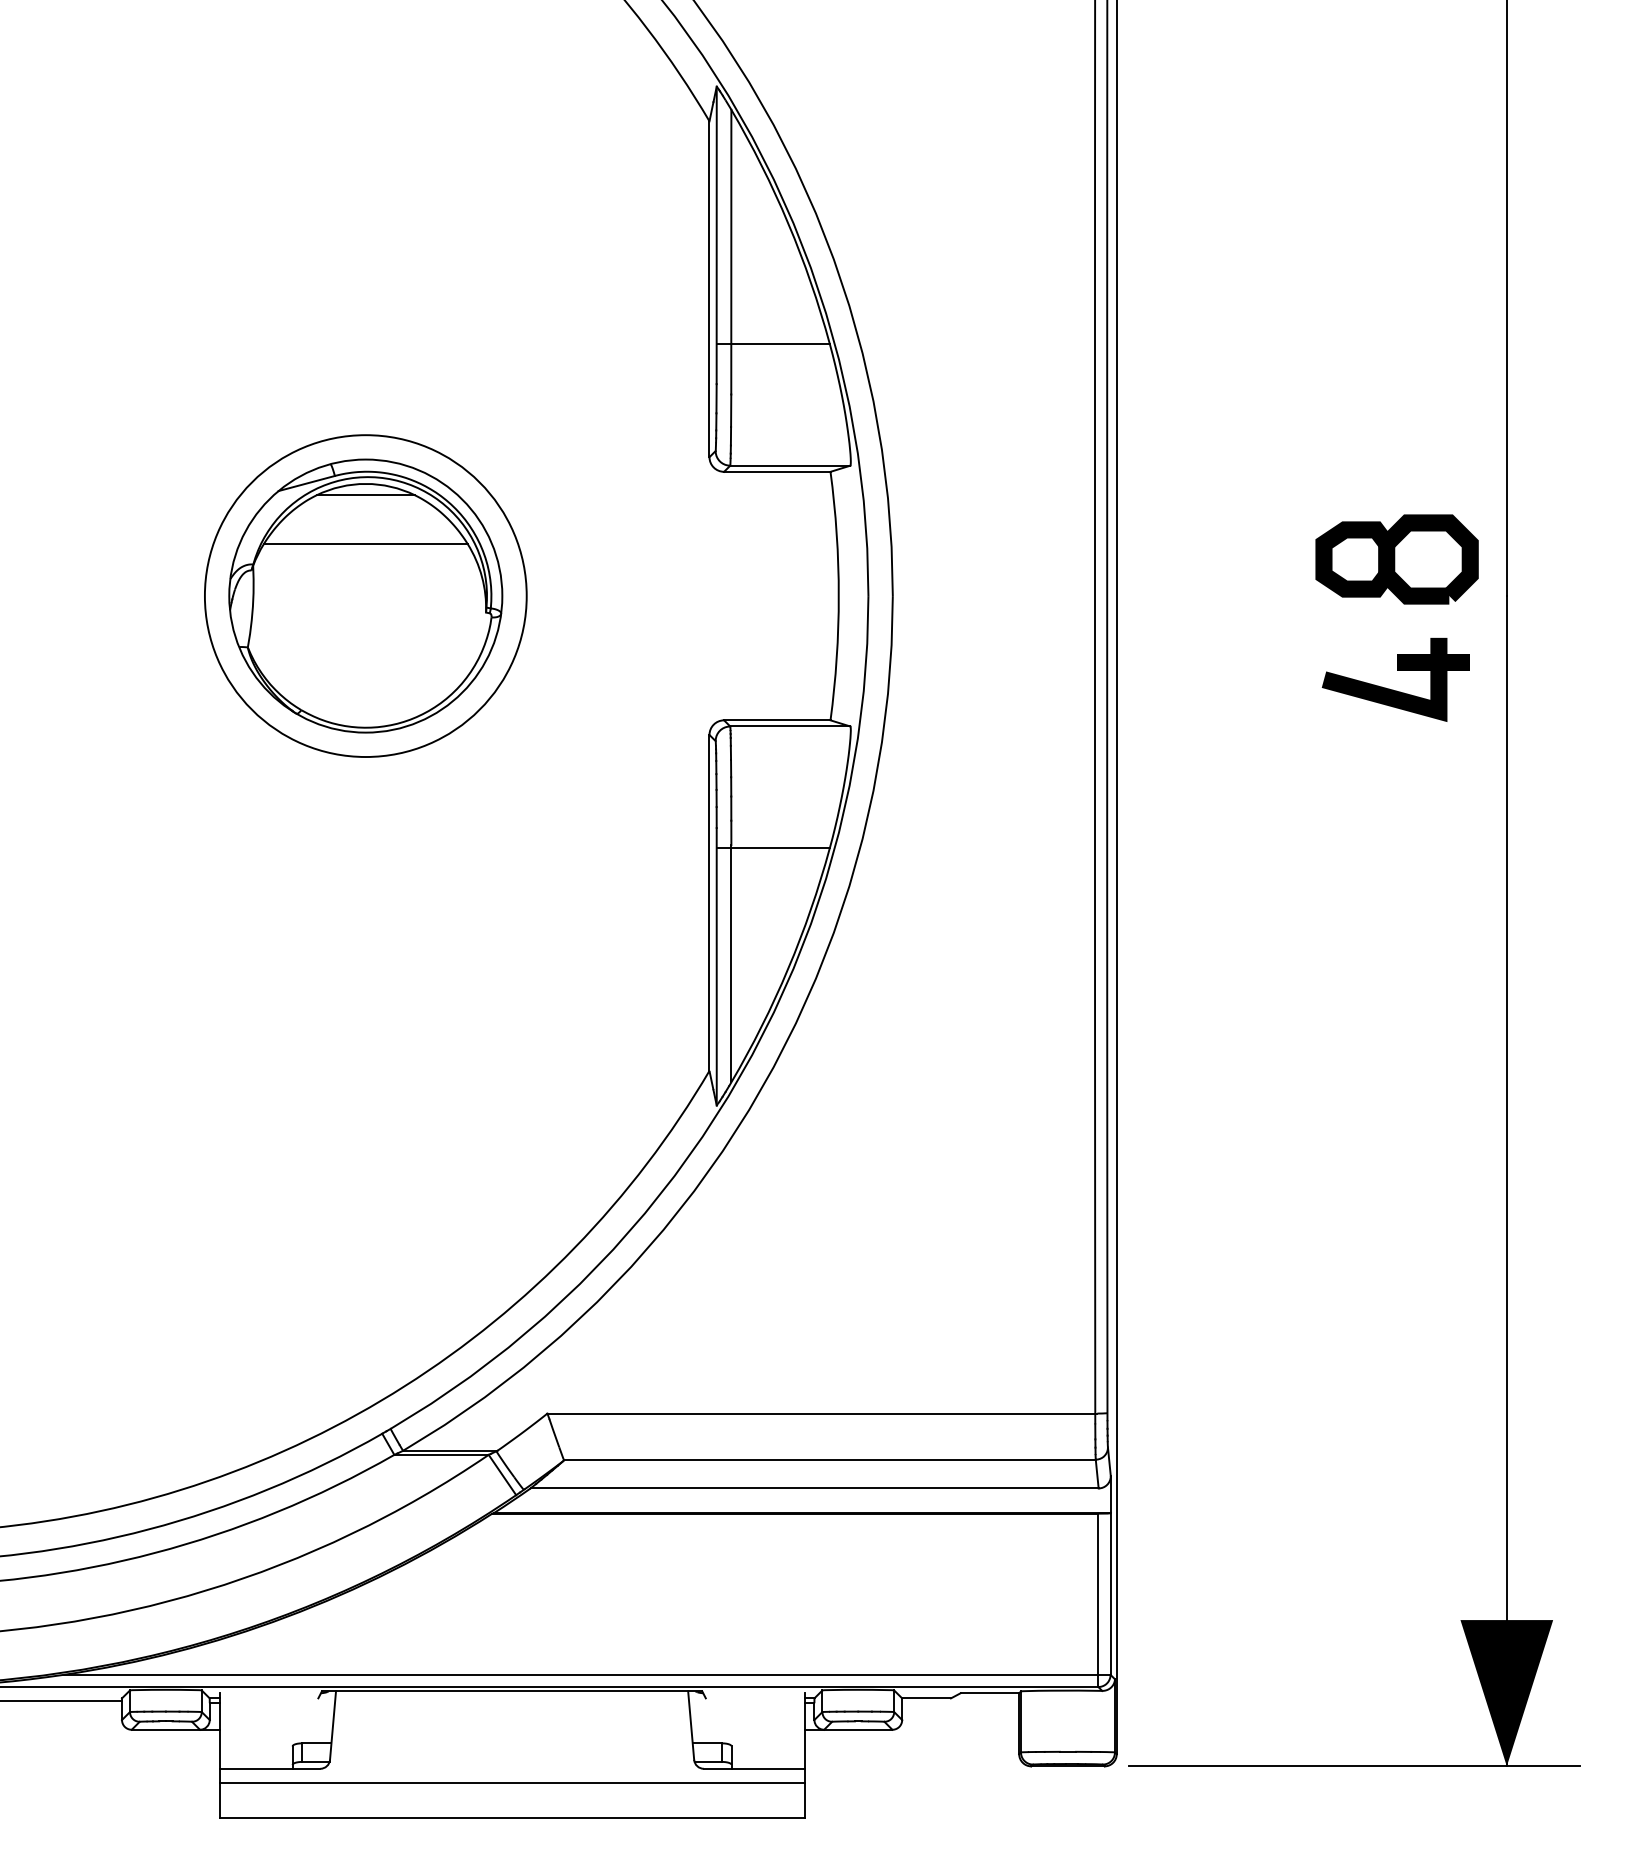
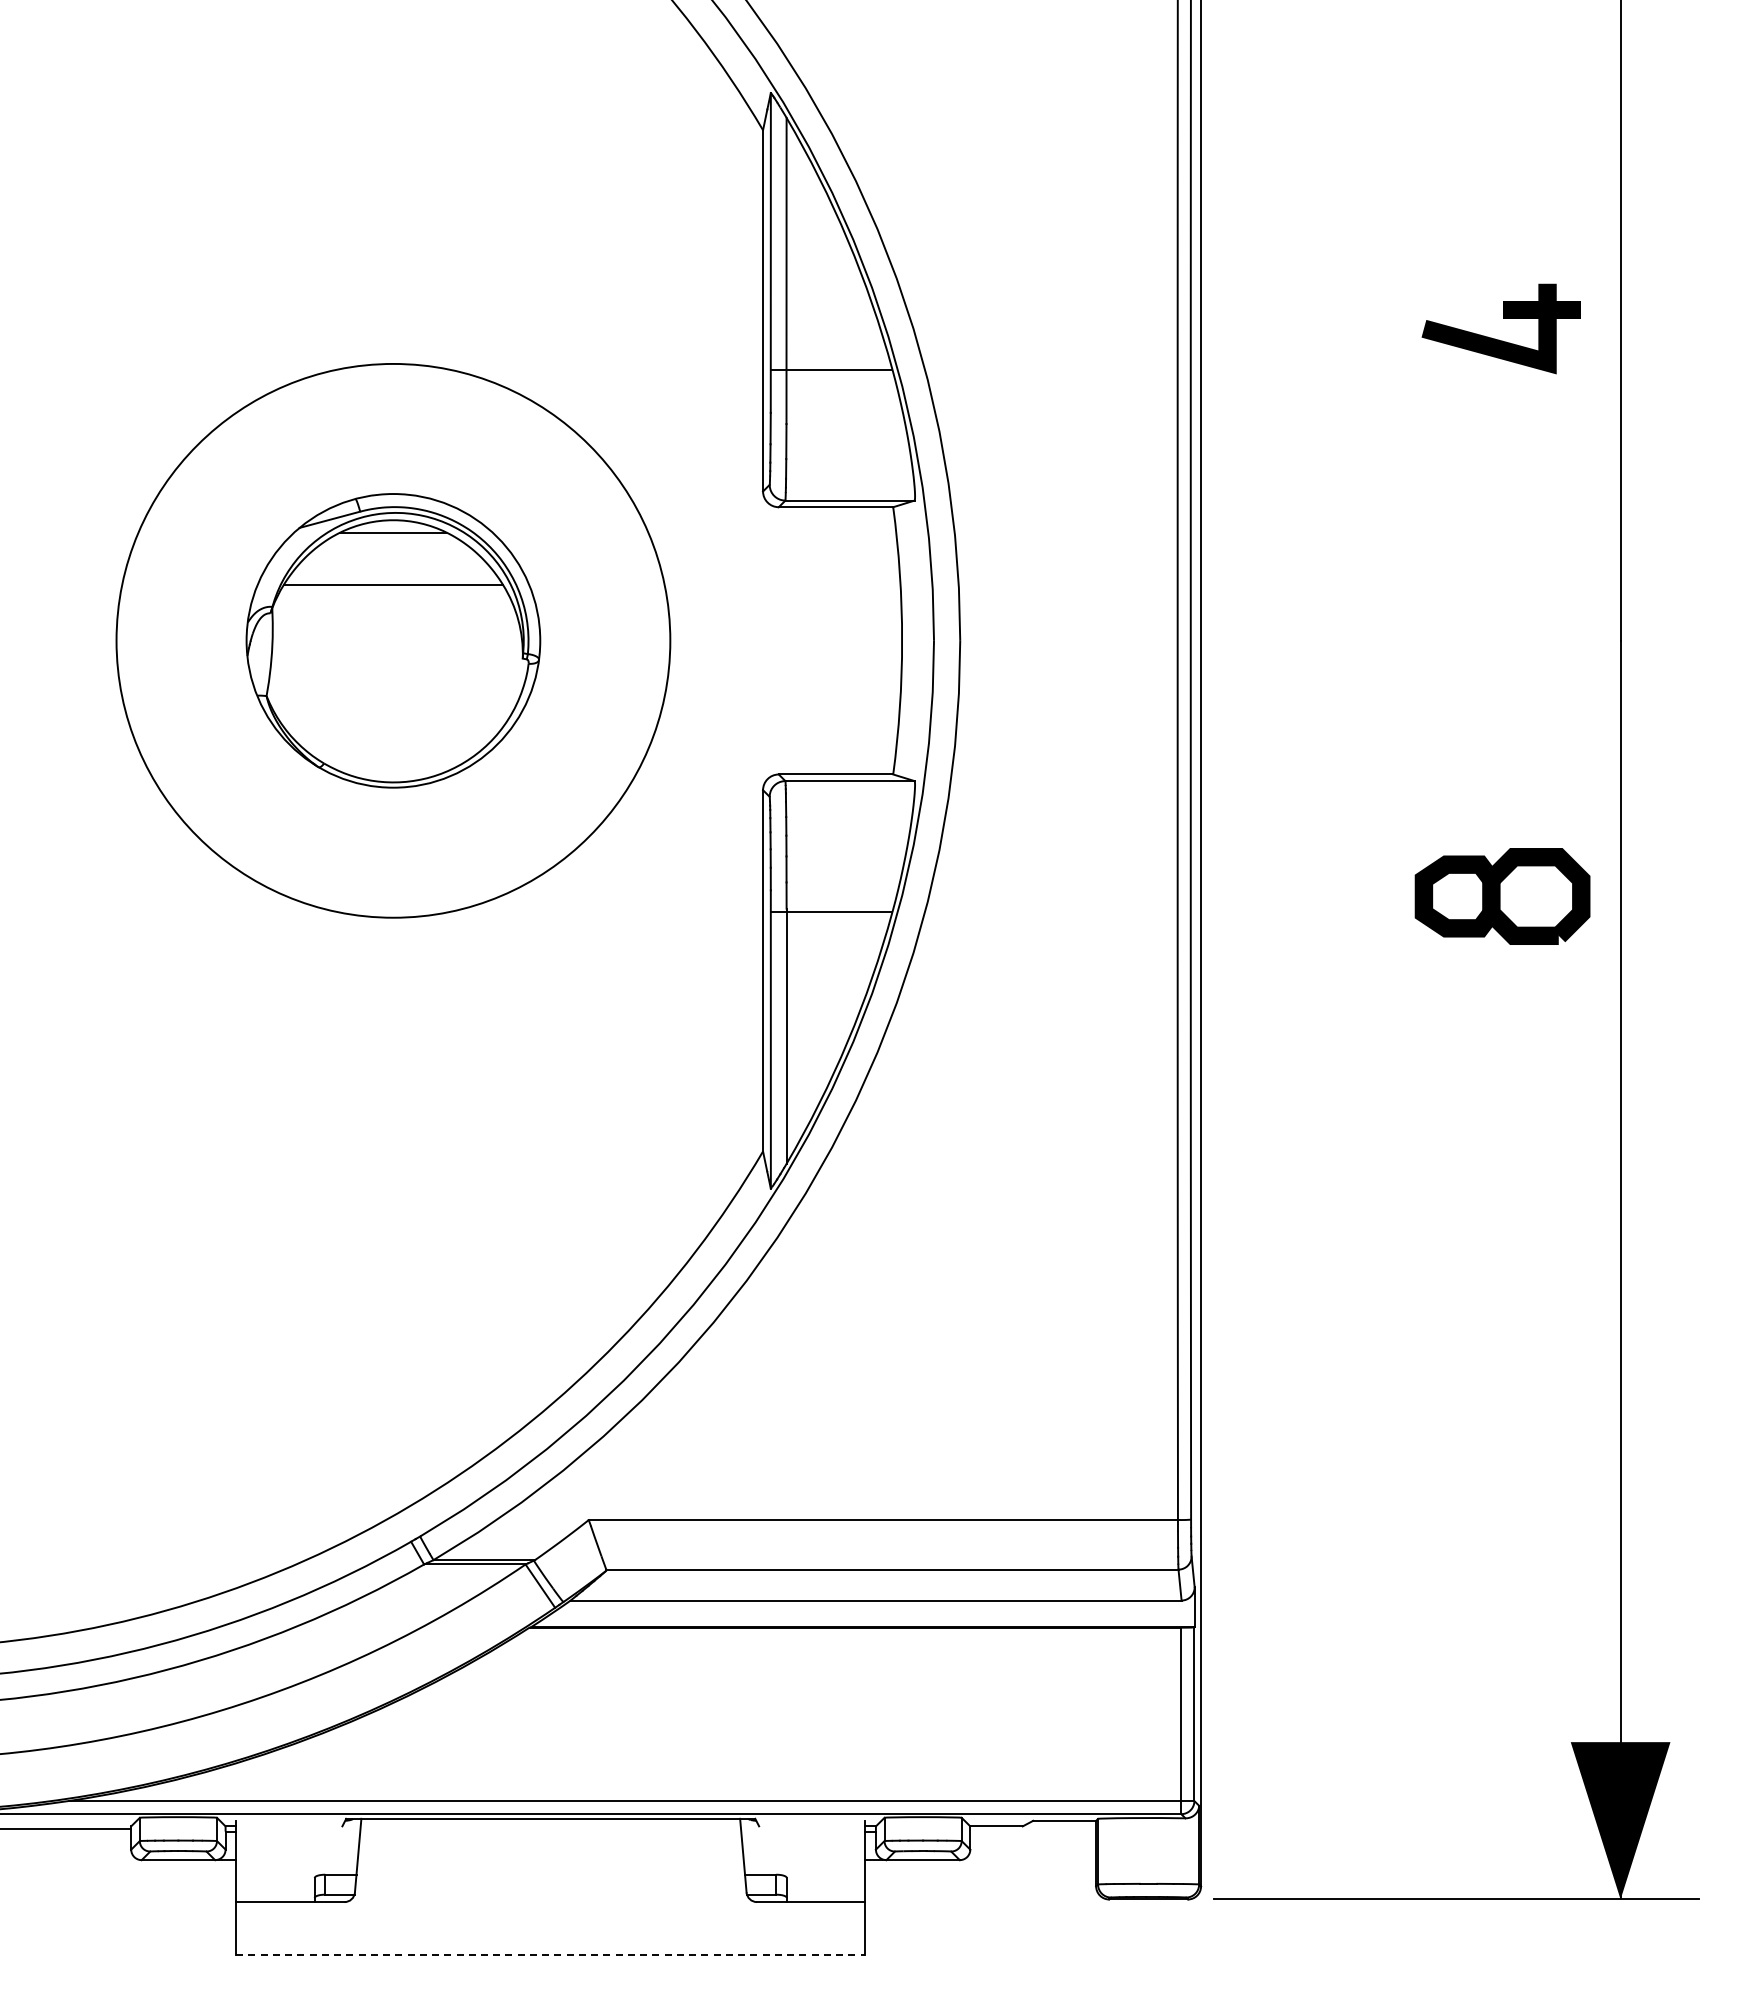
part: (1397, 559) -> (1502, 896), moved
circle: (365, 595) -> (393, 640), size x1.6
part: (1397, 670) -> (1503, 318), moved
line: (511, 1783) -> (550, 1917), removed
line: (511, 1817) -> (550, 1954), solid -> dashed

